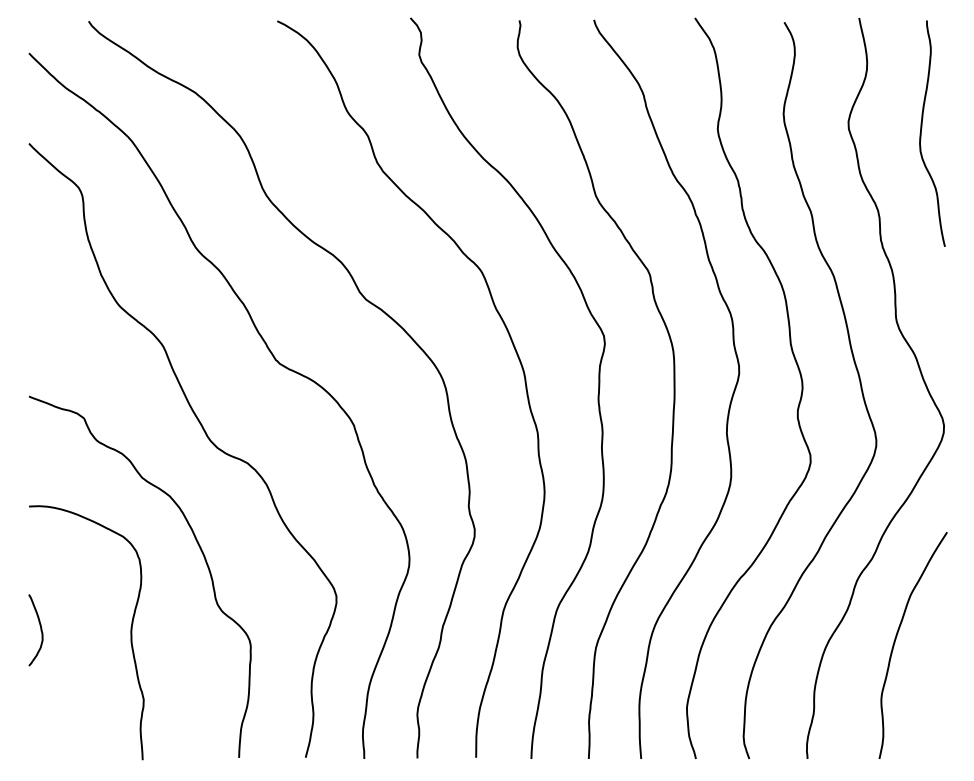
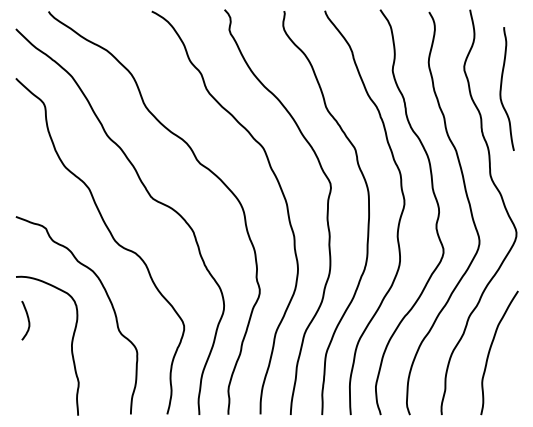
curve: (922, 132) -> (501, 88), moved
curve: (39, 629) -> (27, 320), moved

